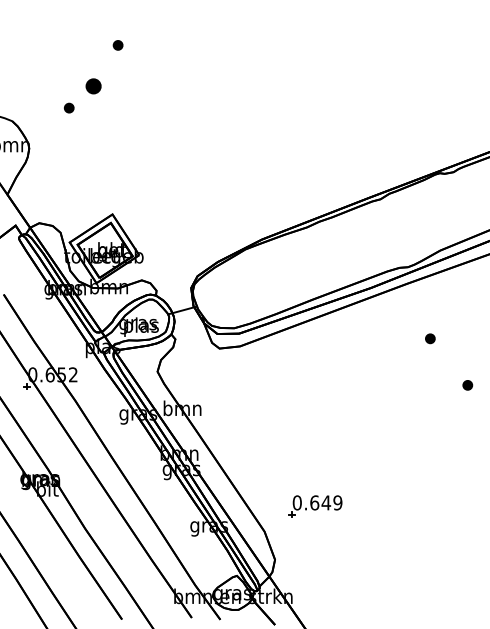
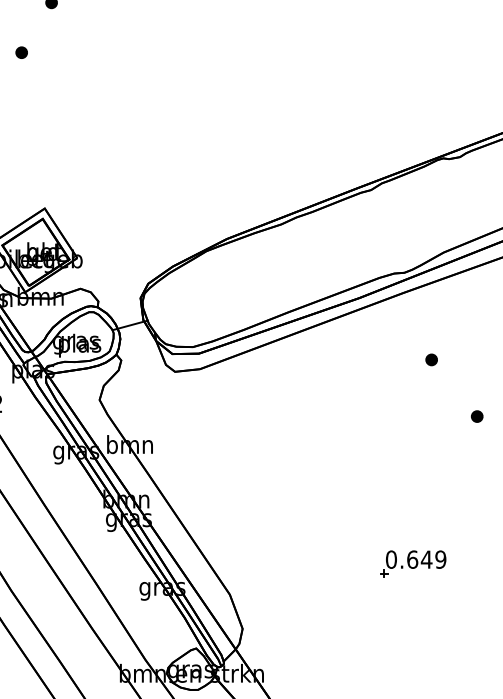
part: (93, 86) -> (21, 52), size x0.62
part: (315, 506) -> (413, 564), moved

